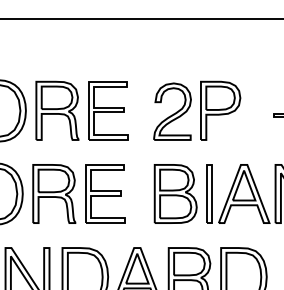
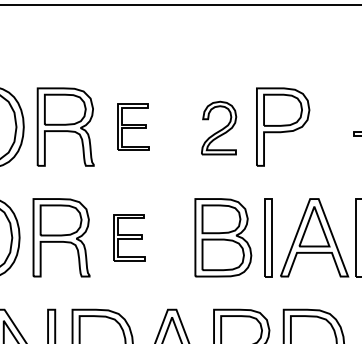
part: (108, 110) -> (133, 126), size x0.6
part: (172, 111) -> (219, 127), size x0.7
part: (105, 193) -> (129, 237), size x0.6

